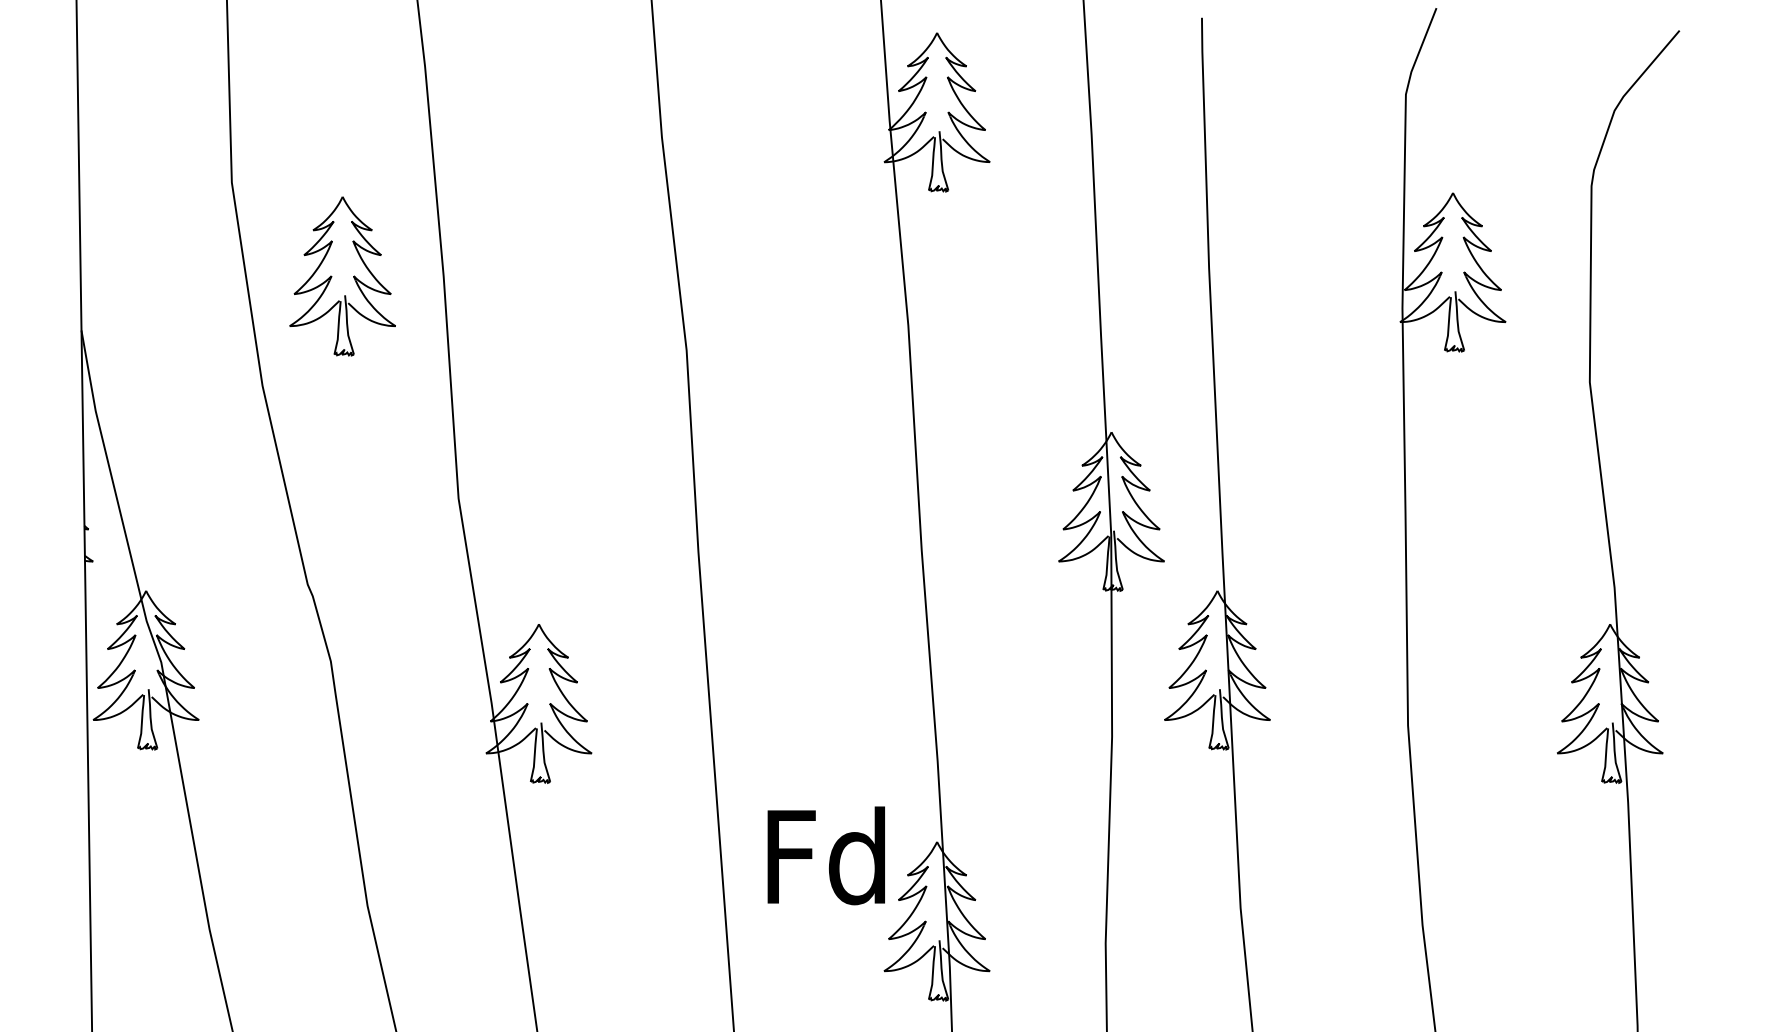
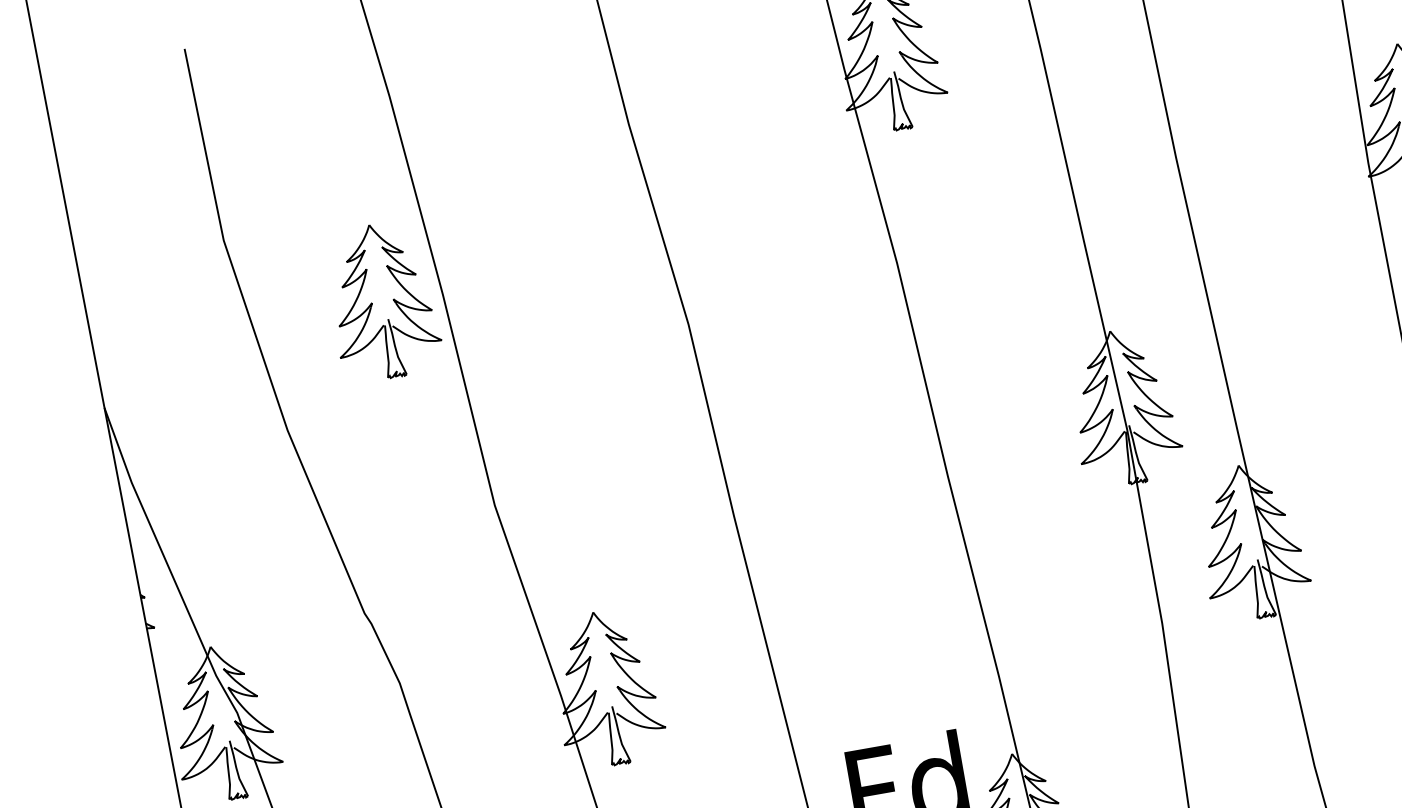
part: (342, 276) -> (382, 301), moved

